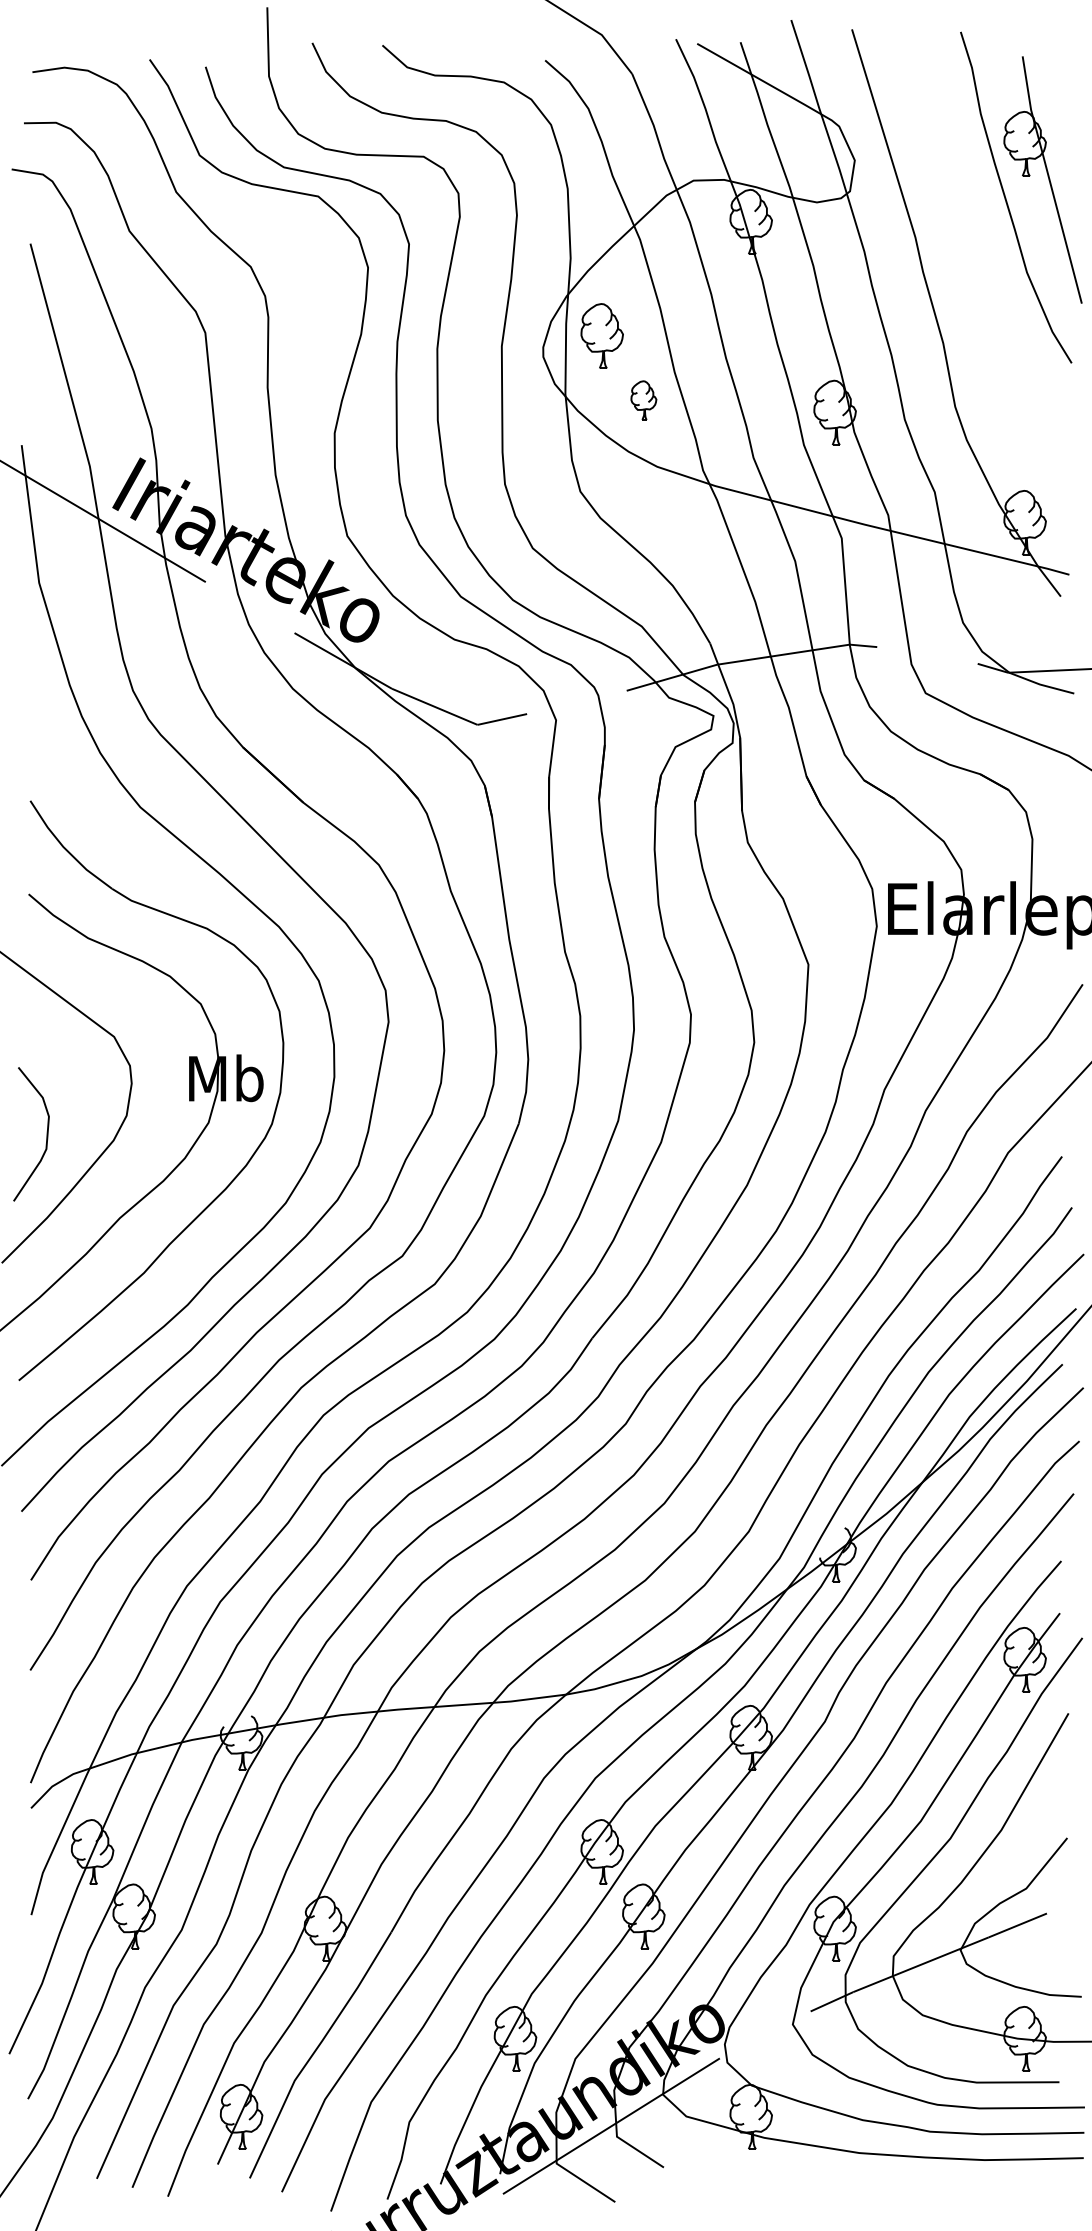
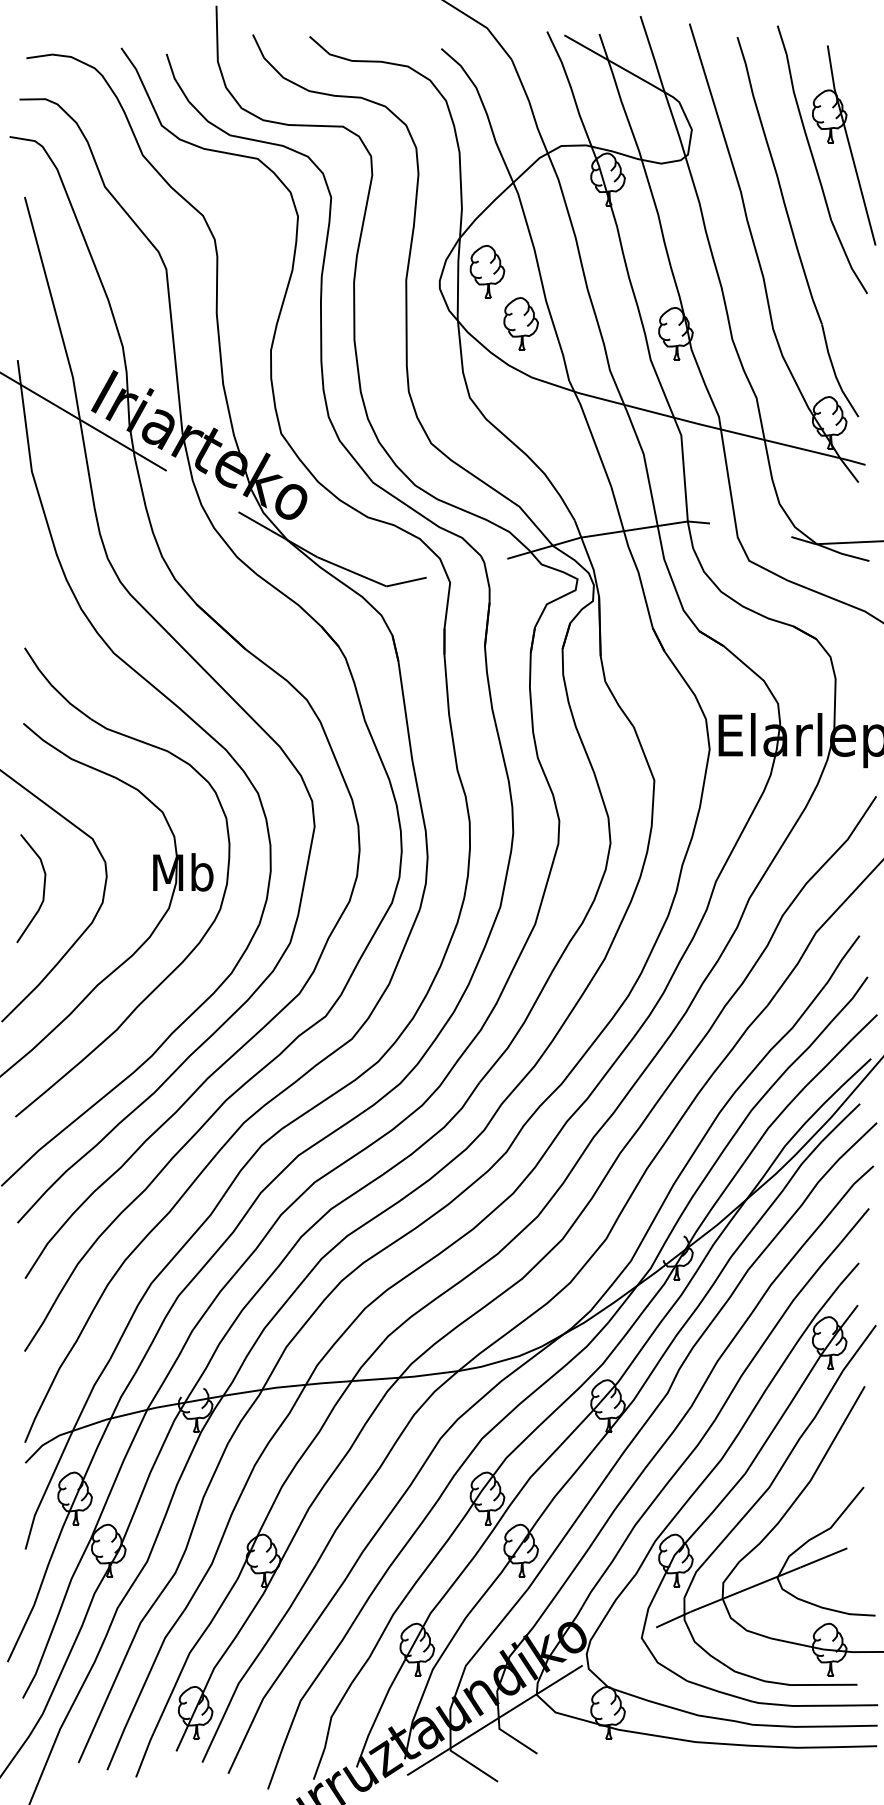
part: (979, 283) -> (792, 229), added
part: (643, 400) -> (520, 323), size x1.67
curve: (46, 1134) -> (43, 888), moved

